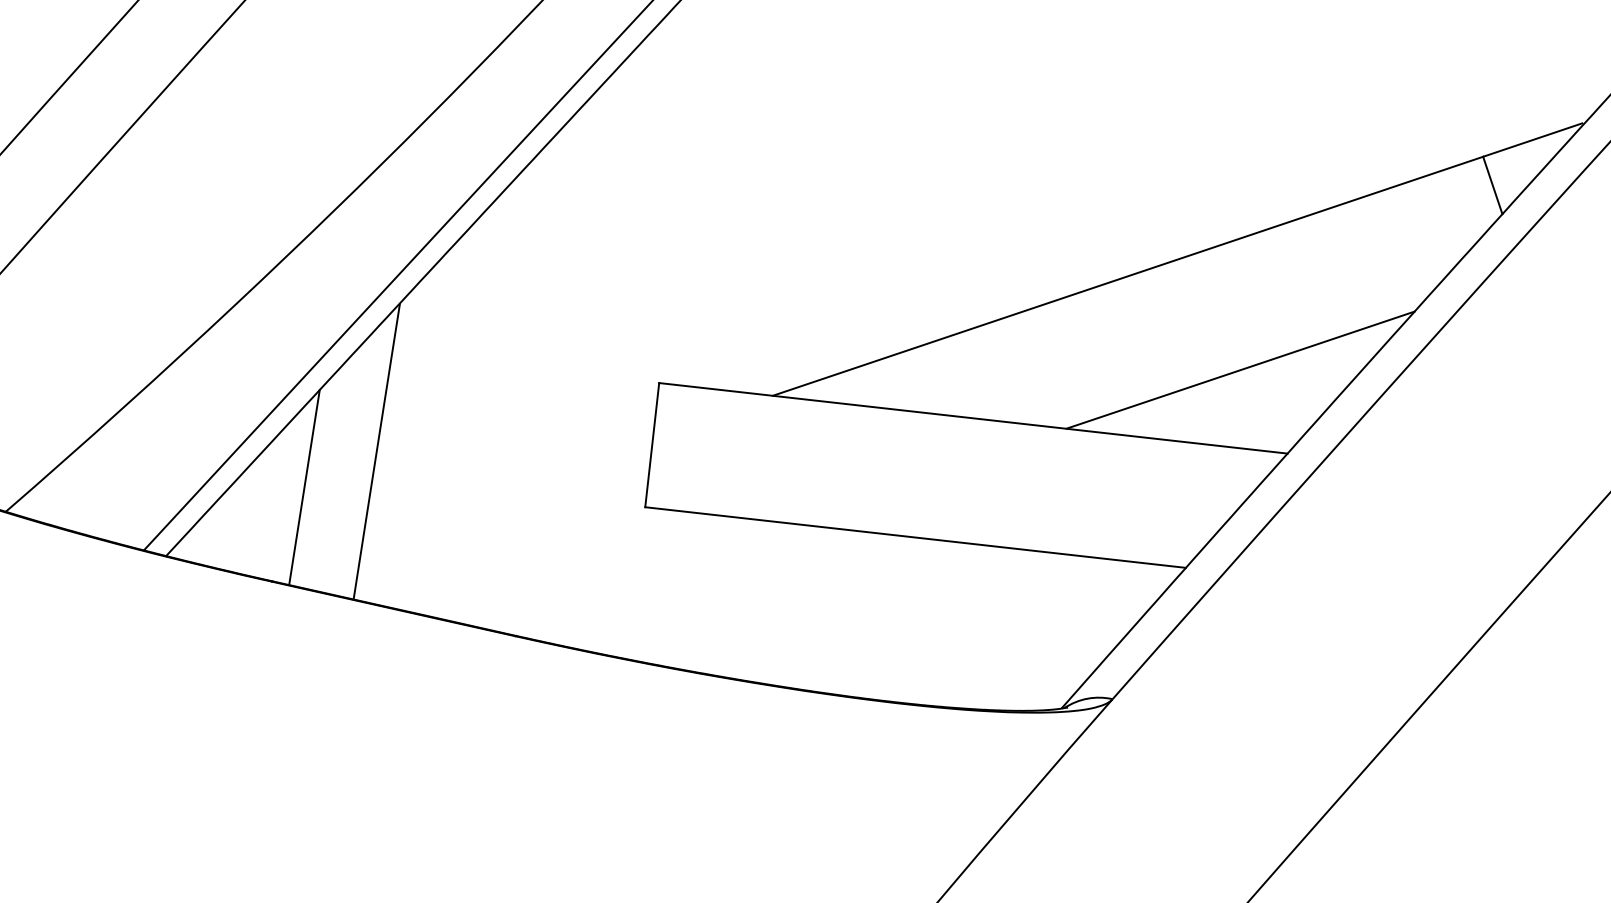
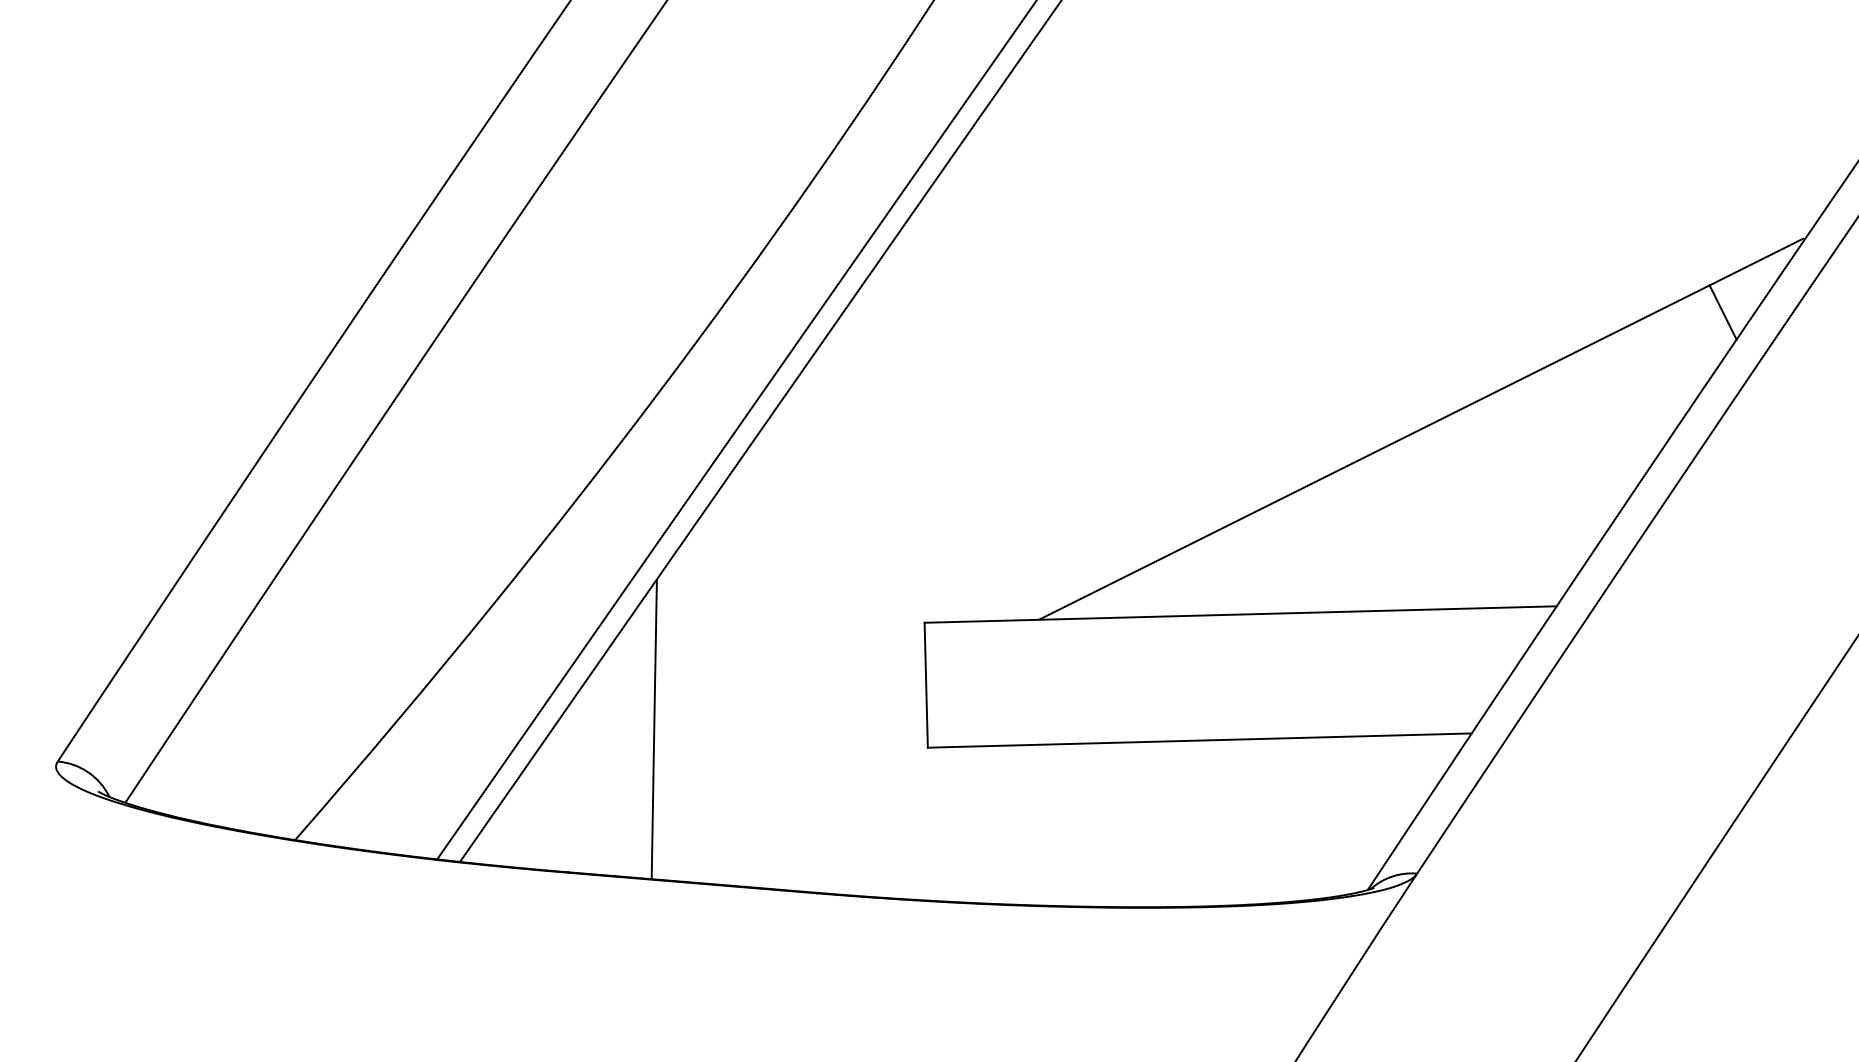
line: (1240, 370) -> (1498, 530), removed
line: (304, 486) -> (587, 774), removed

